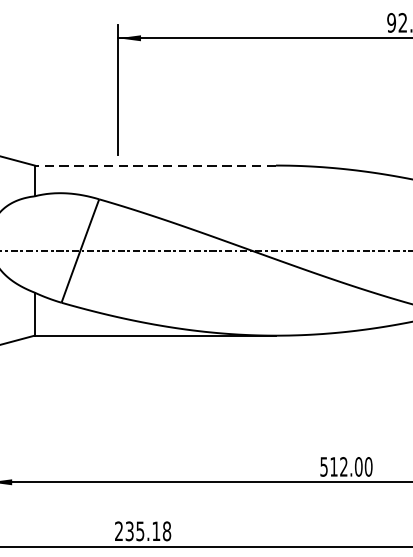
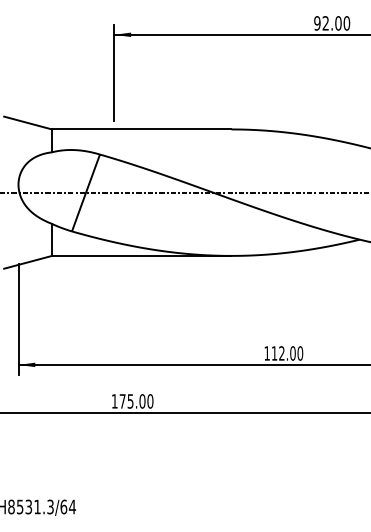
line: (155, 165) -> (141, 129), dashed -> solid
text: (323, 466) -> (266, 353), 512.00 -> 112.00
text: (142, 531) -> (132, 401), 235.18 -> 175.00

